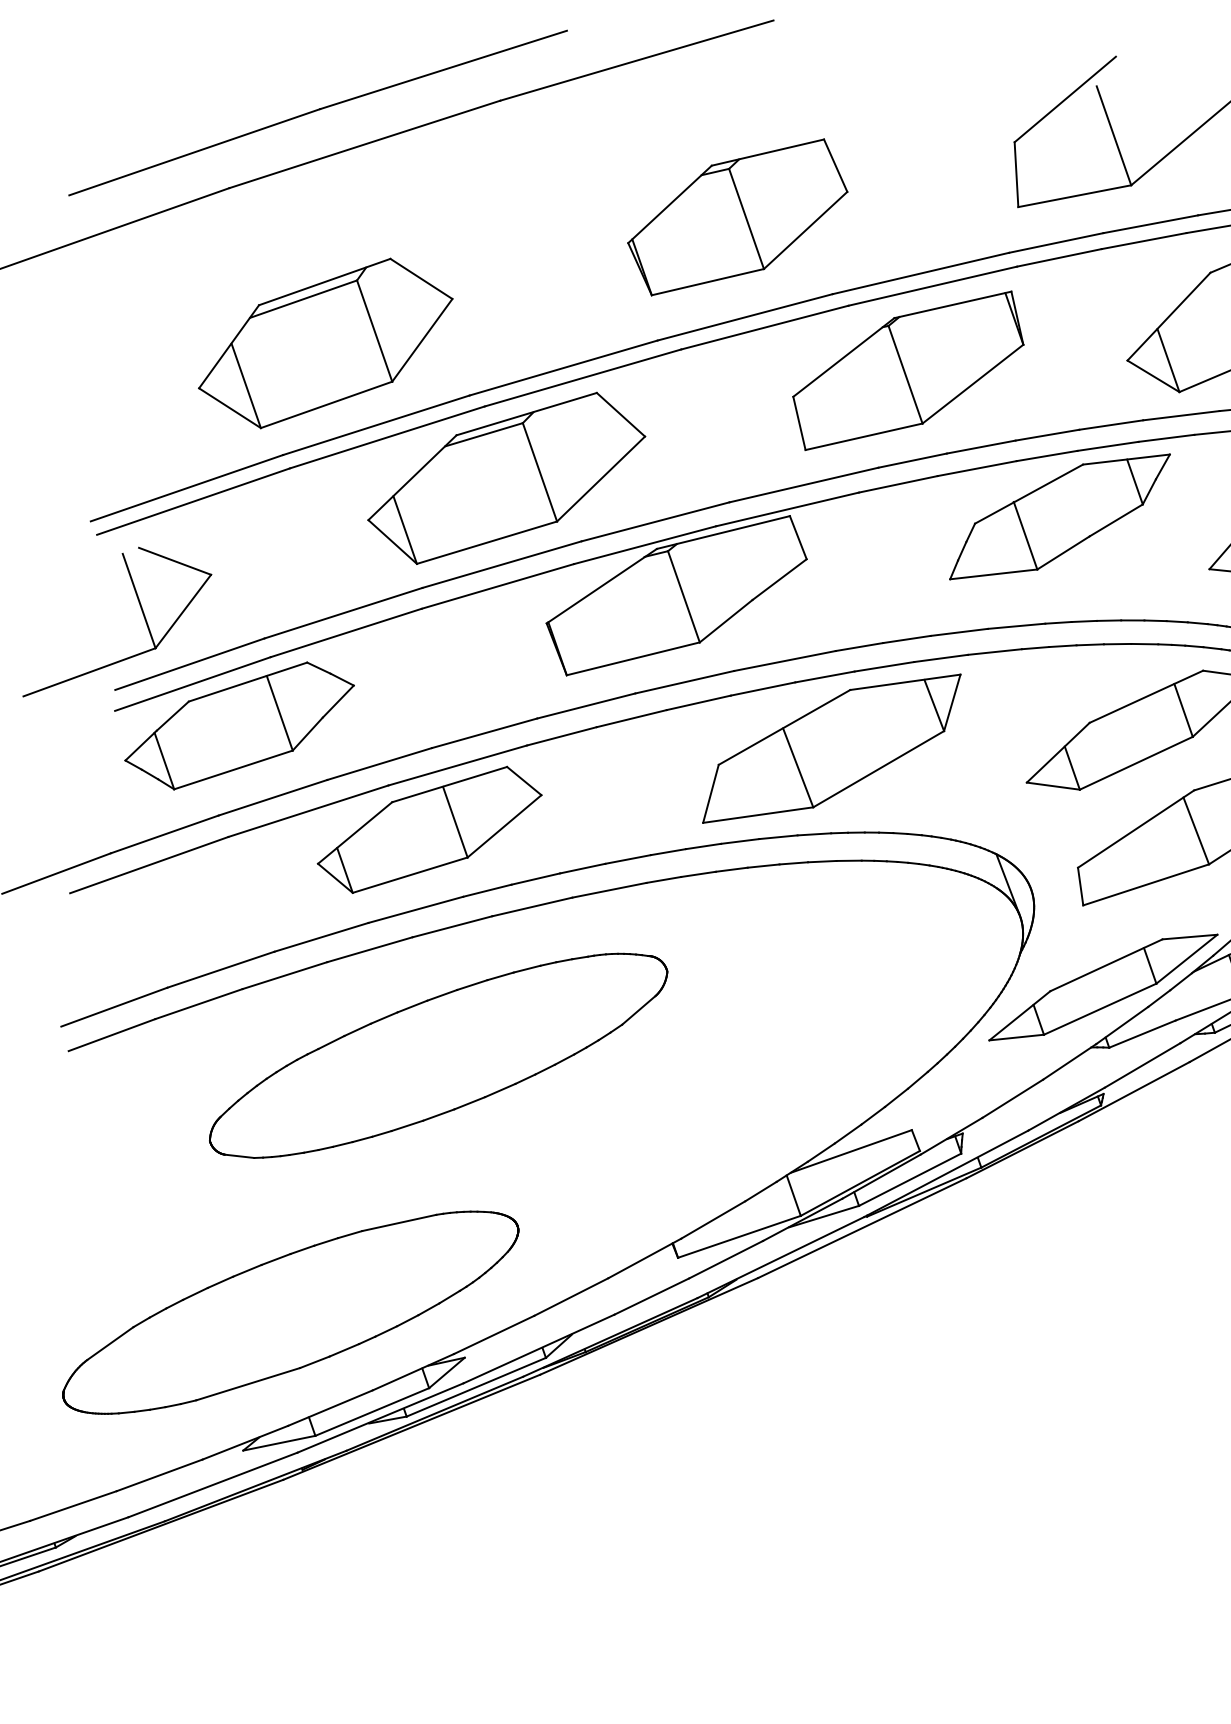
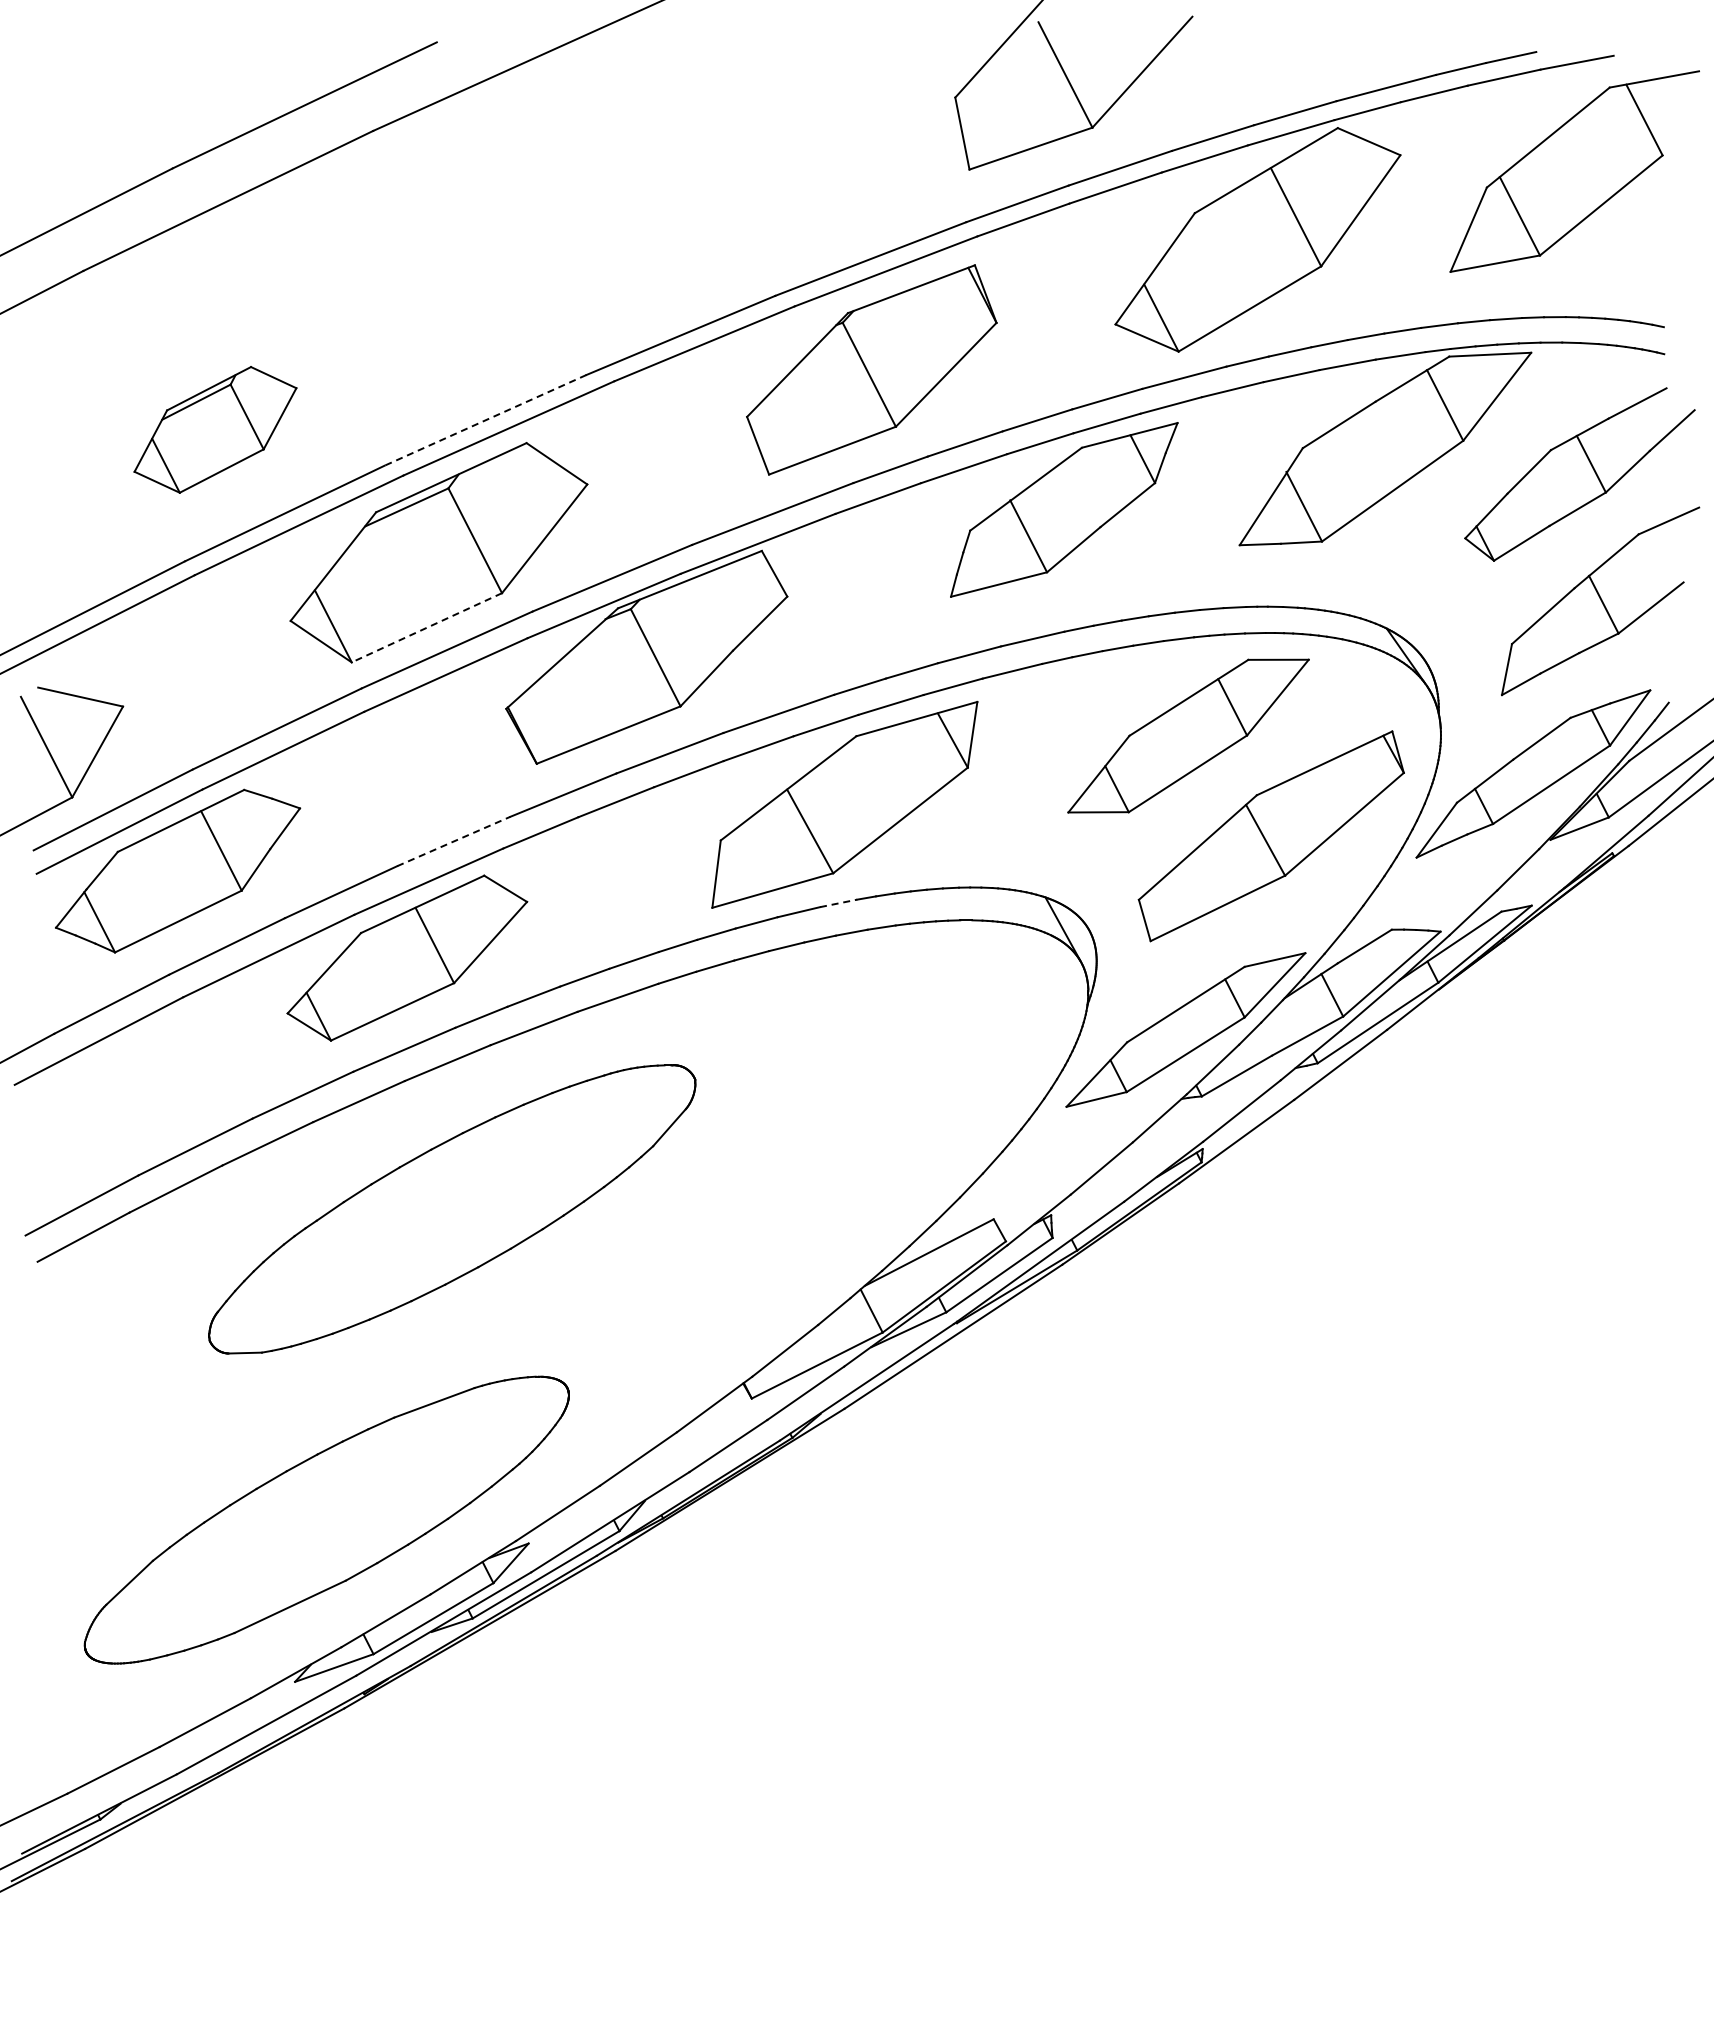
part: (737, 217) -> (656, 224), removed
part: (325, 343) -> (215, 429), size x0.6
line: (563, 368) -> (485, 420), solid -> dashed
line: (486, 542) -> (426, 627), solid -> dashed
line: (484, 733) -> (453, 841), solid -> dashed
line: (815, 834) -> (839, 903), solid -> dashed

